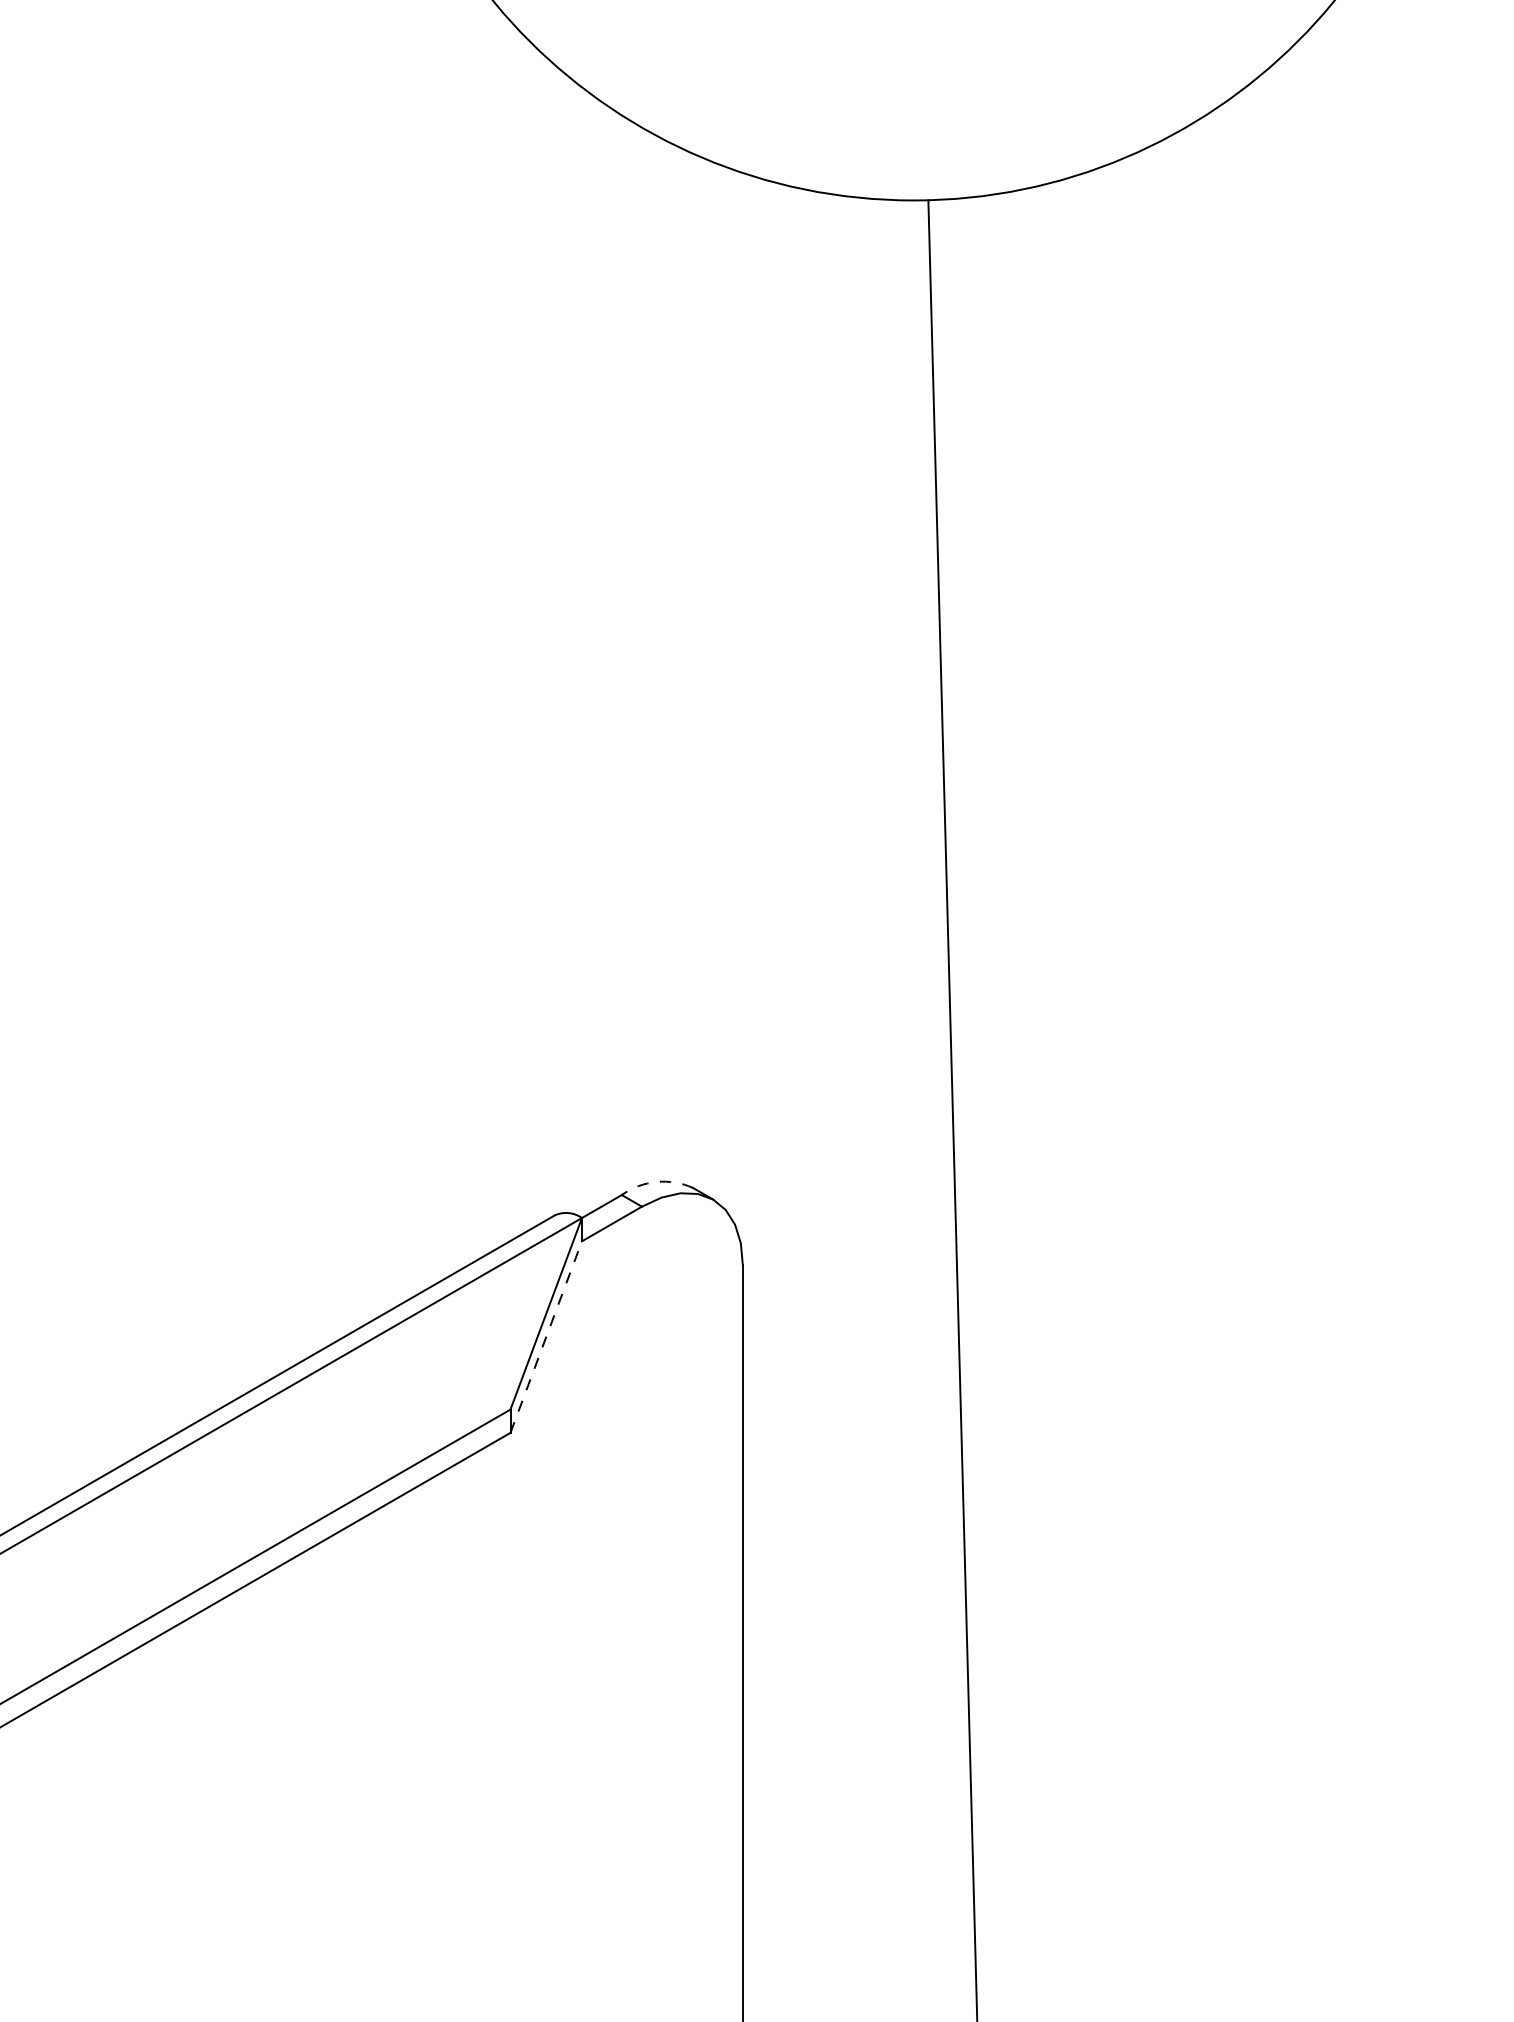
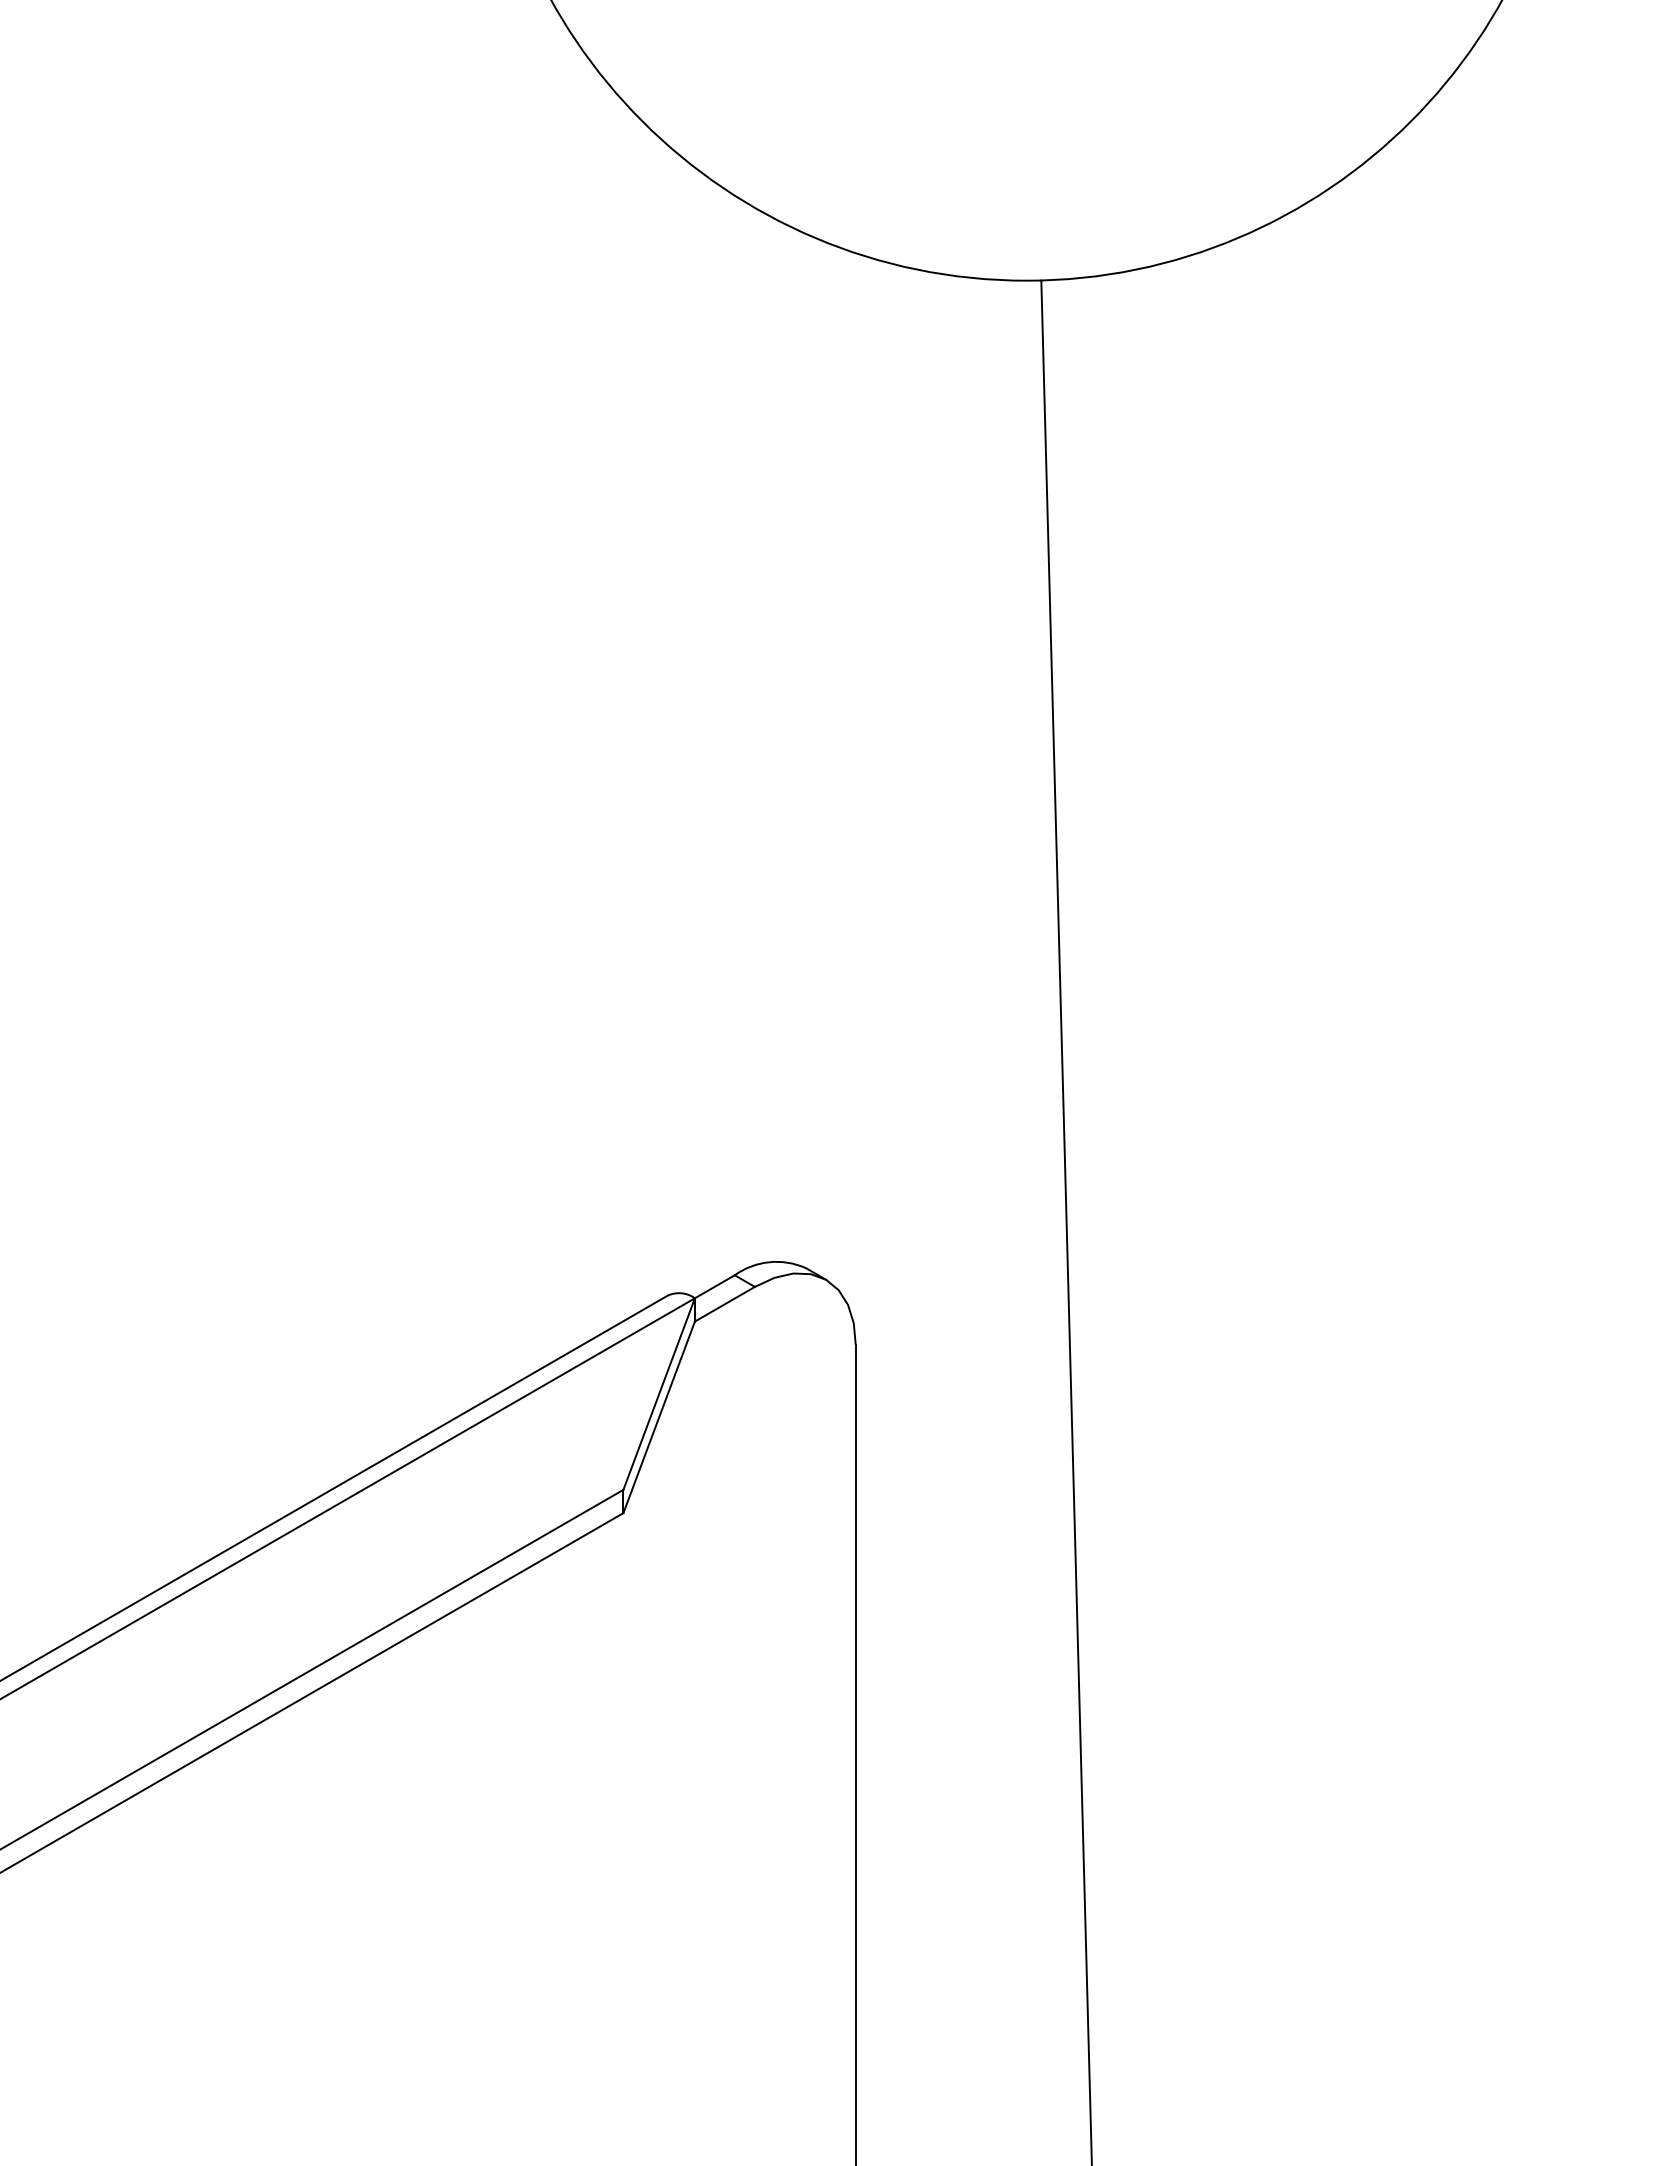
arc: (656, 1182) -> (769, 1262), dashed -> solid
line: (546, 1336) -> (659, 1416), dashed -> solid

